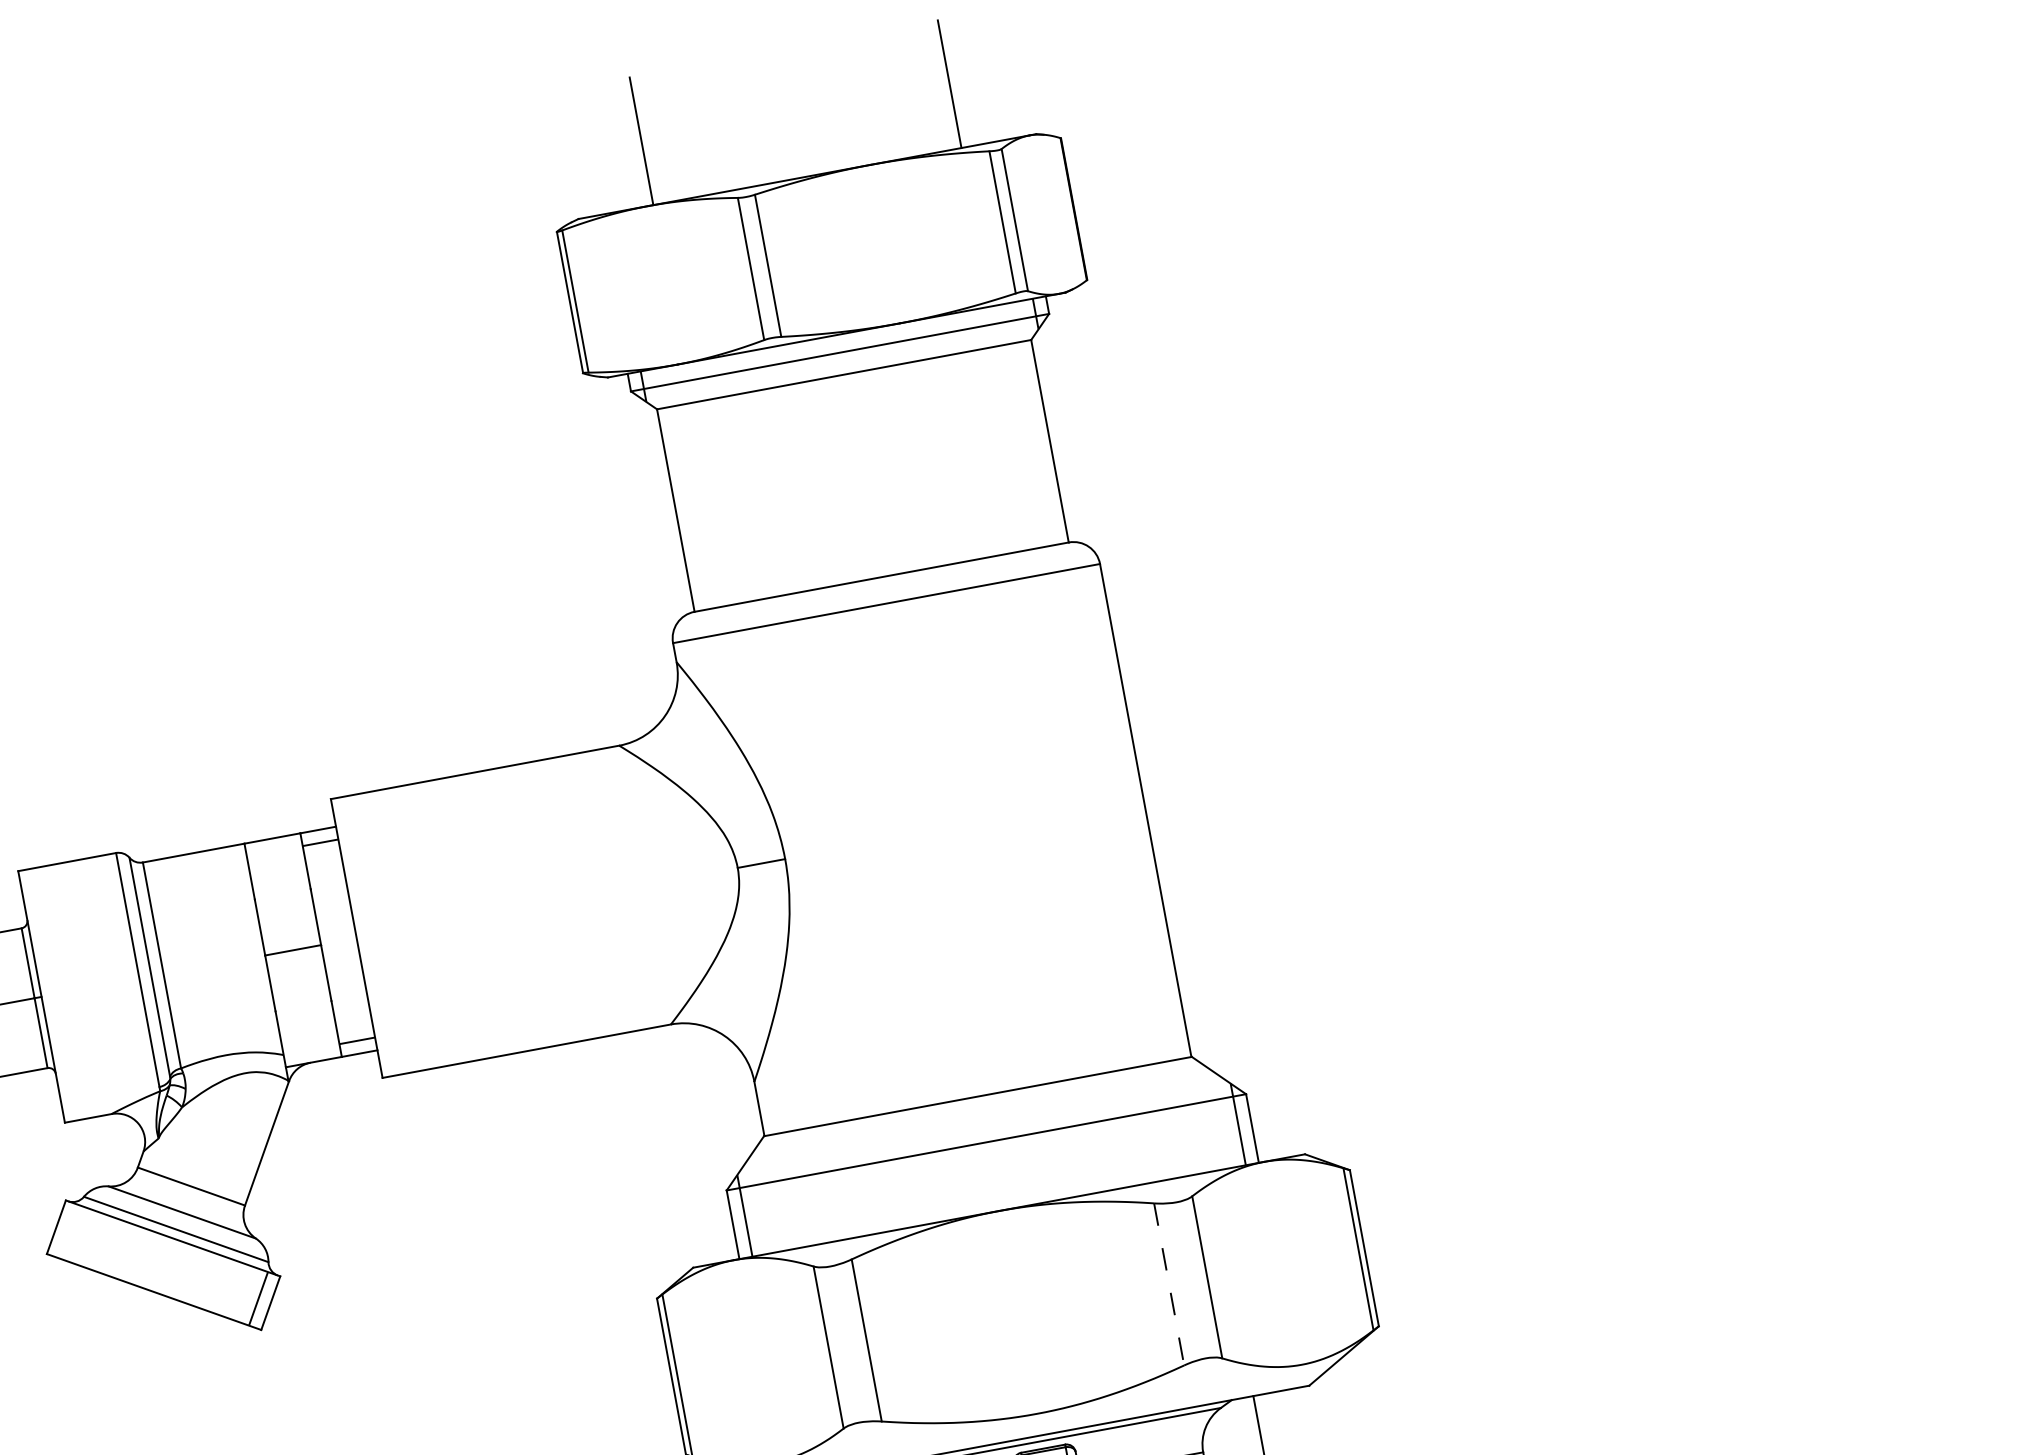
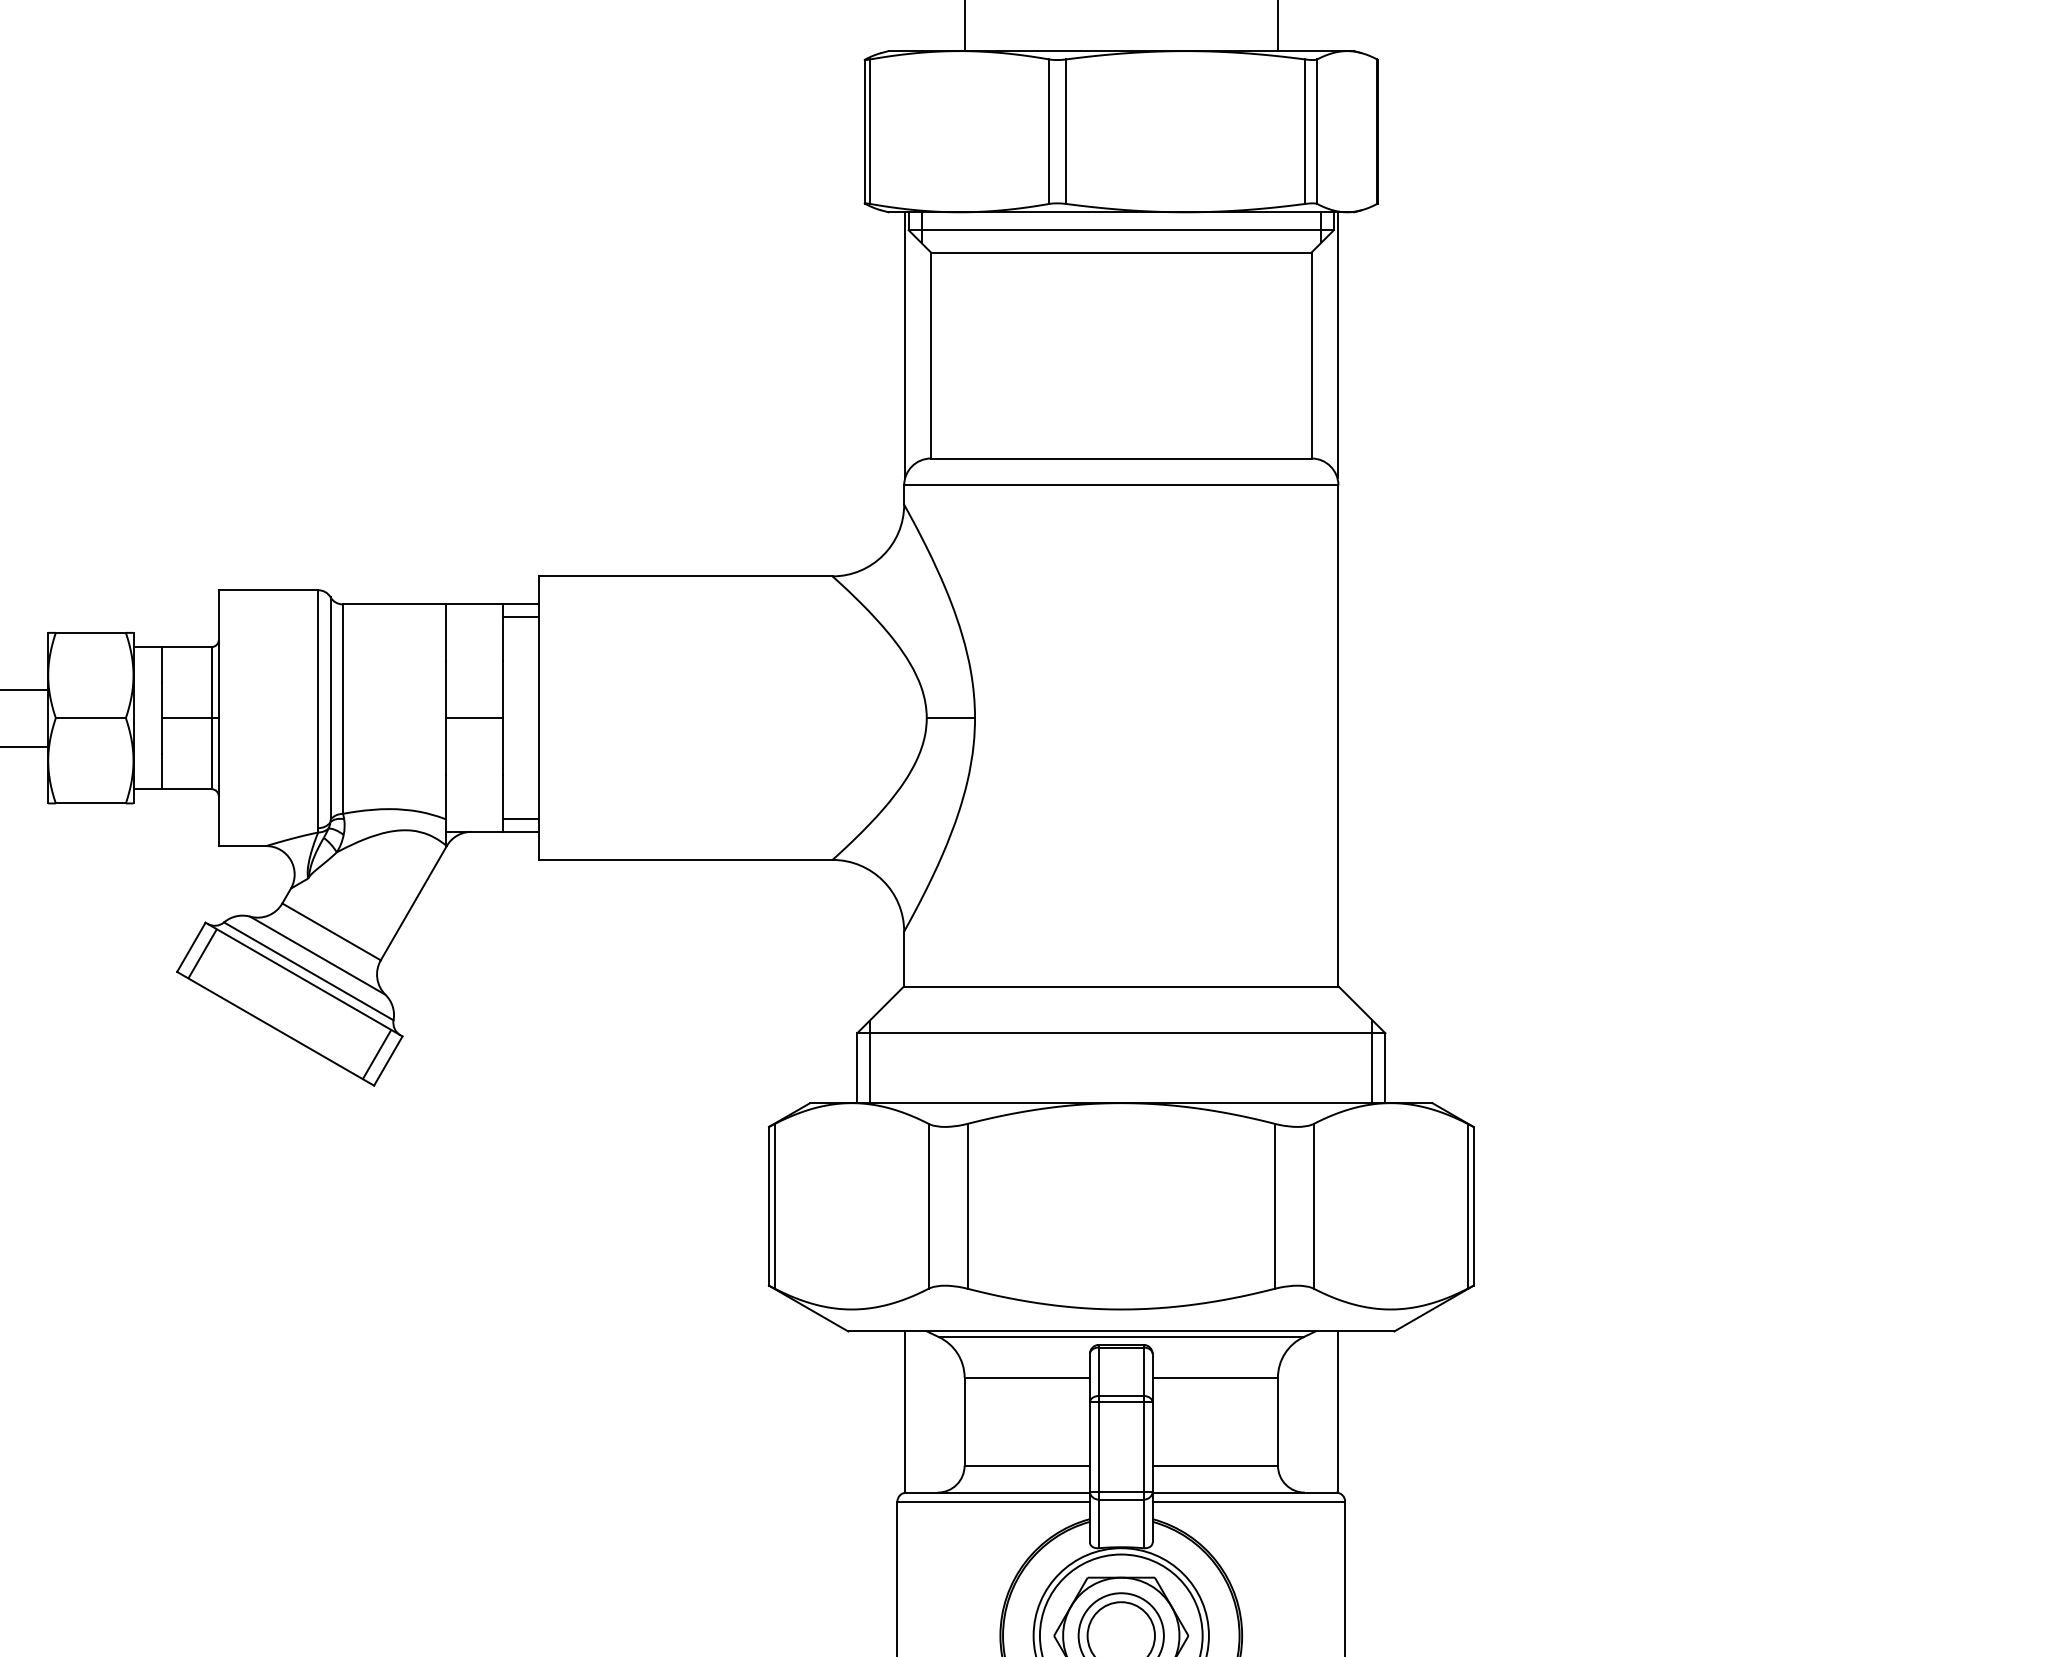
line: (1073, 426) -> (1337, 345), added
line: (648, 505) -> (905, 345), added
line: (68, 1231) -> (202, 953), added
line: (1169, 1284) -> (1275, 1206), dashed -> solid

